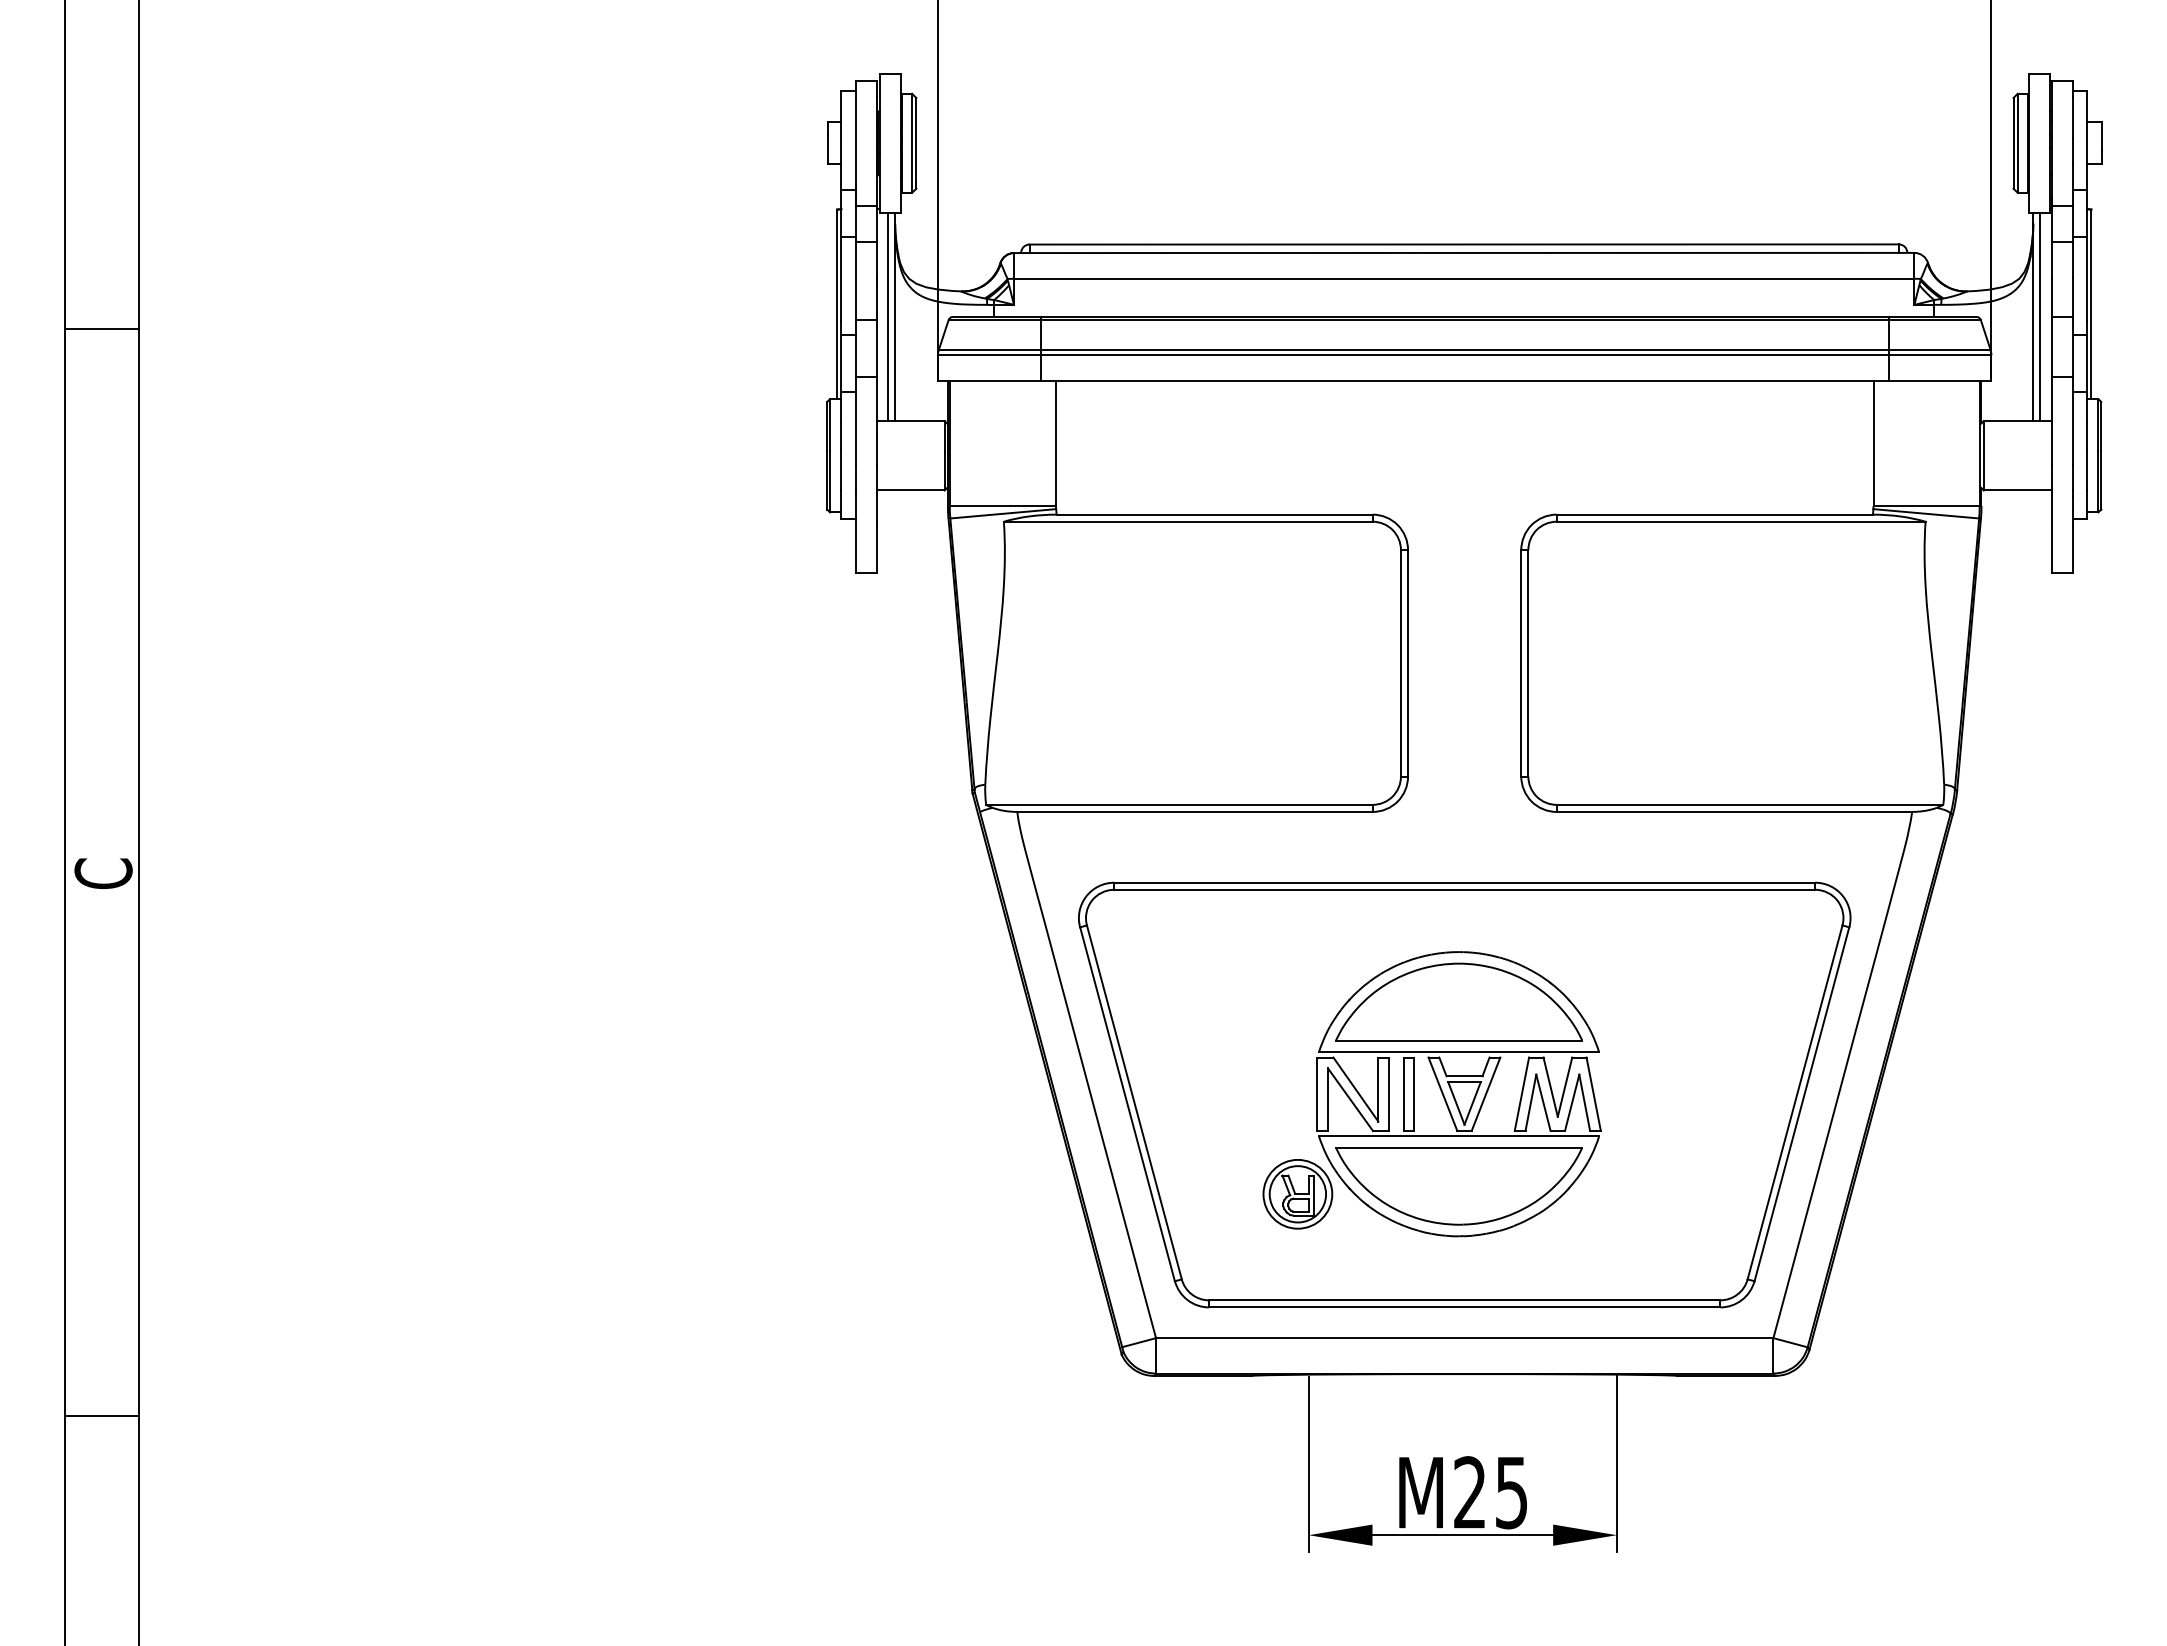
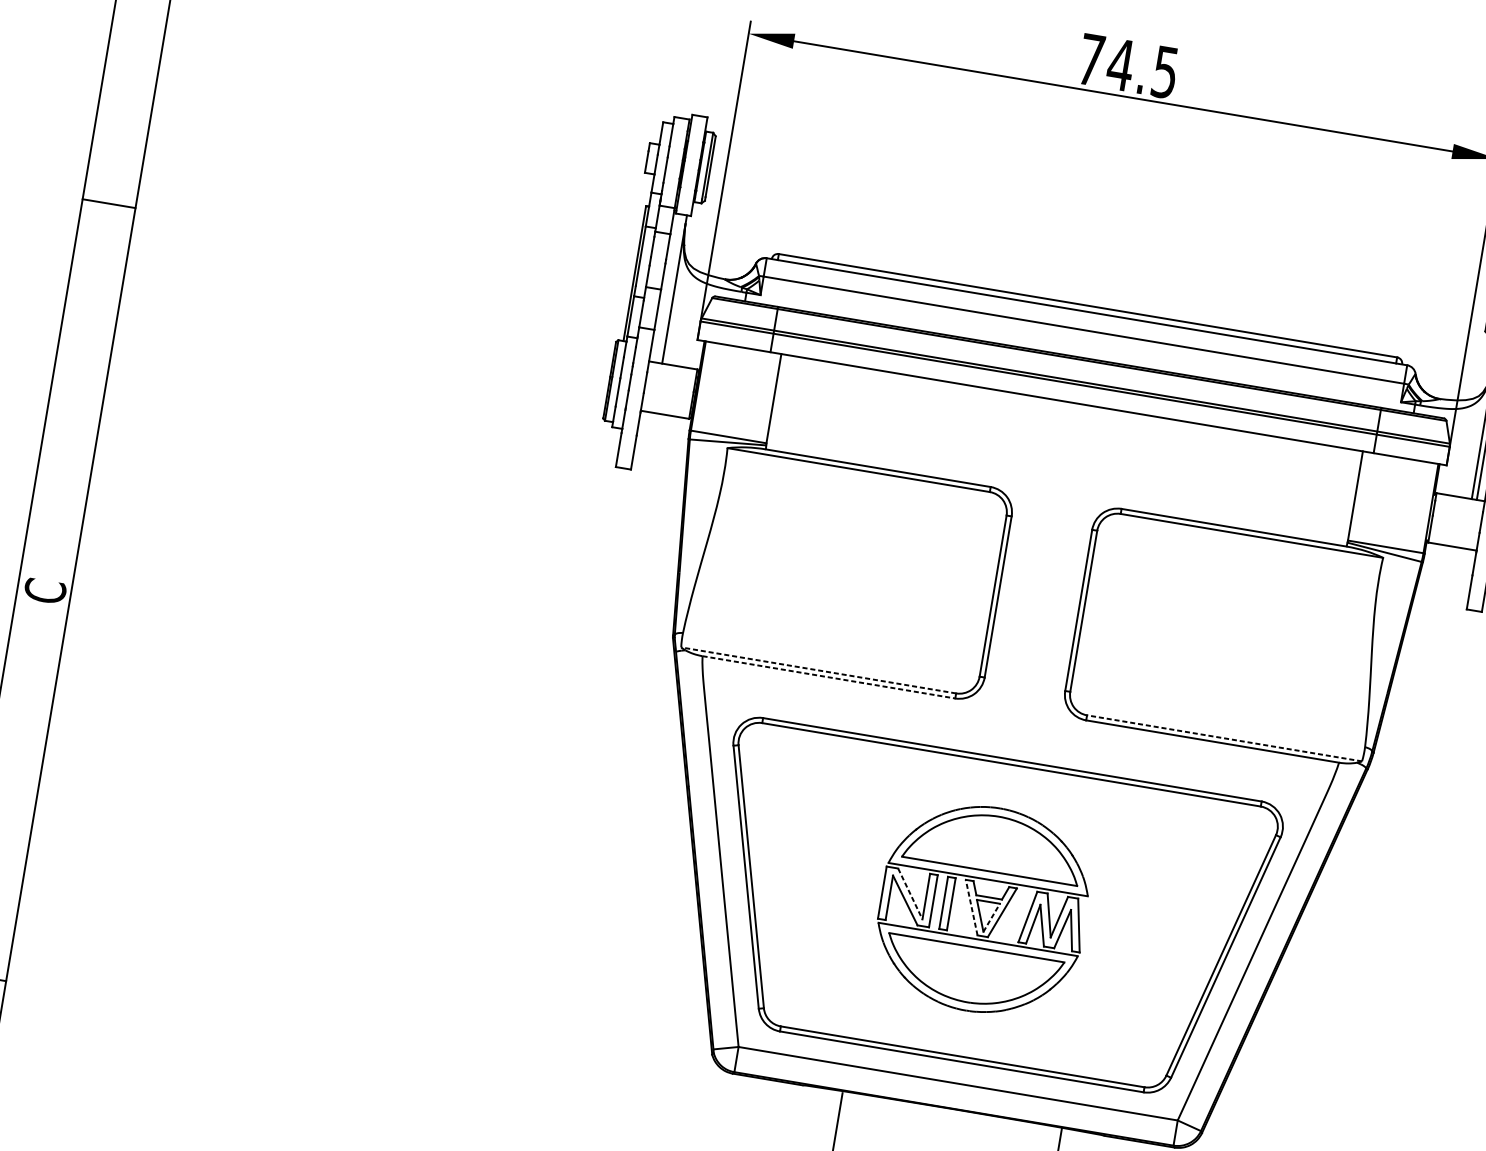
line: (888, 316) -> (669, 288), removed
line: (1178, 804) -> (818, 670), solid -> dashed
line: (1749, 804) -> (1224, 738), solid -> dashed
line: (1194, 811) -> (828, 676), solid -> dashed
line: (1356, 1089) -> (910, 893), solid -> dashed
line: (1442, 1093) -> (971, 907), solid -> dashed
line: (1472, 1103) -> (991, 917), solid -> dashed
part: (1297, 1194) -> (856, 961), removed

